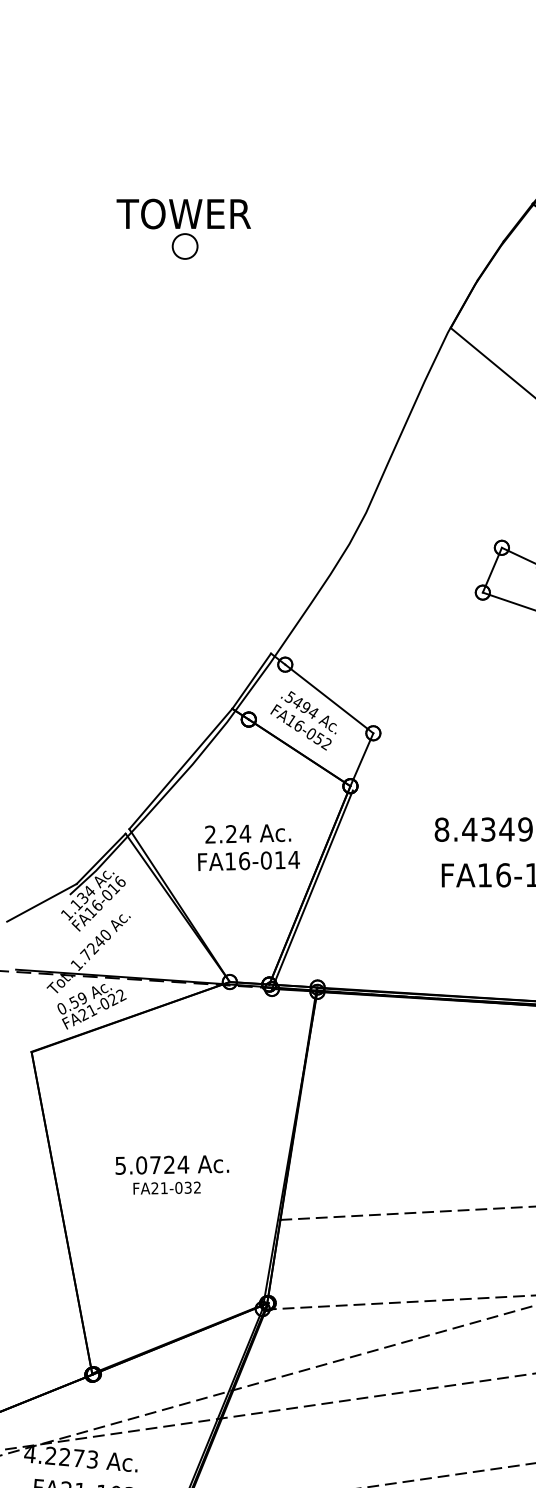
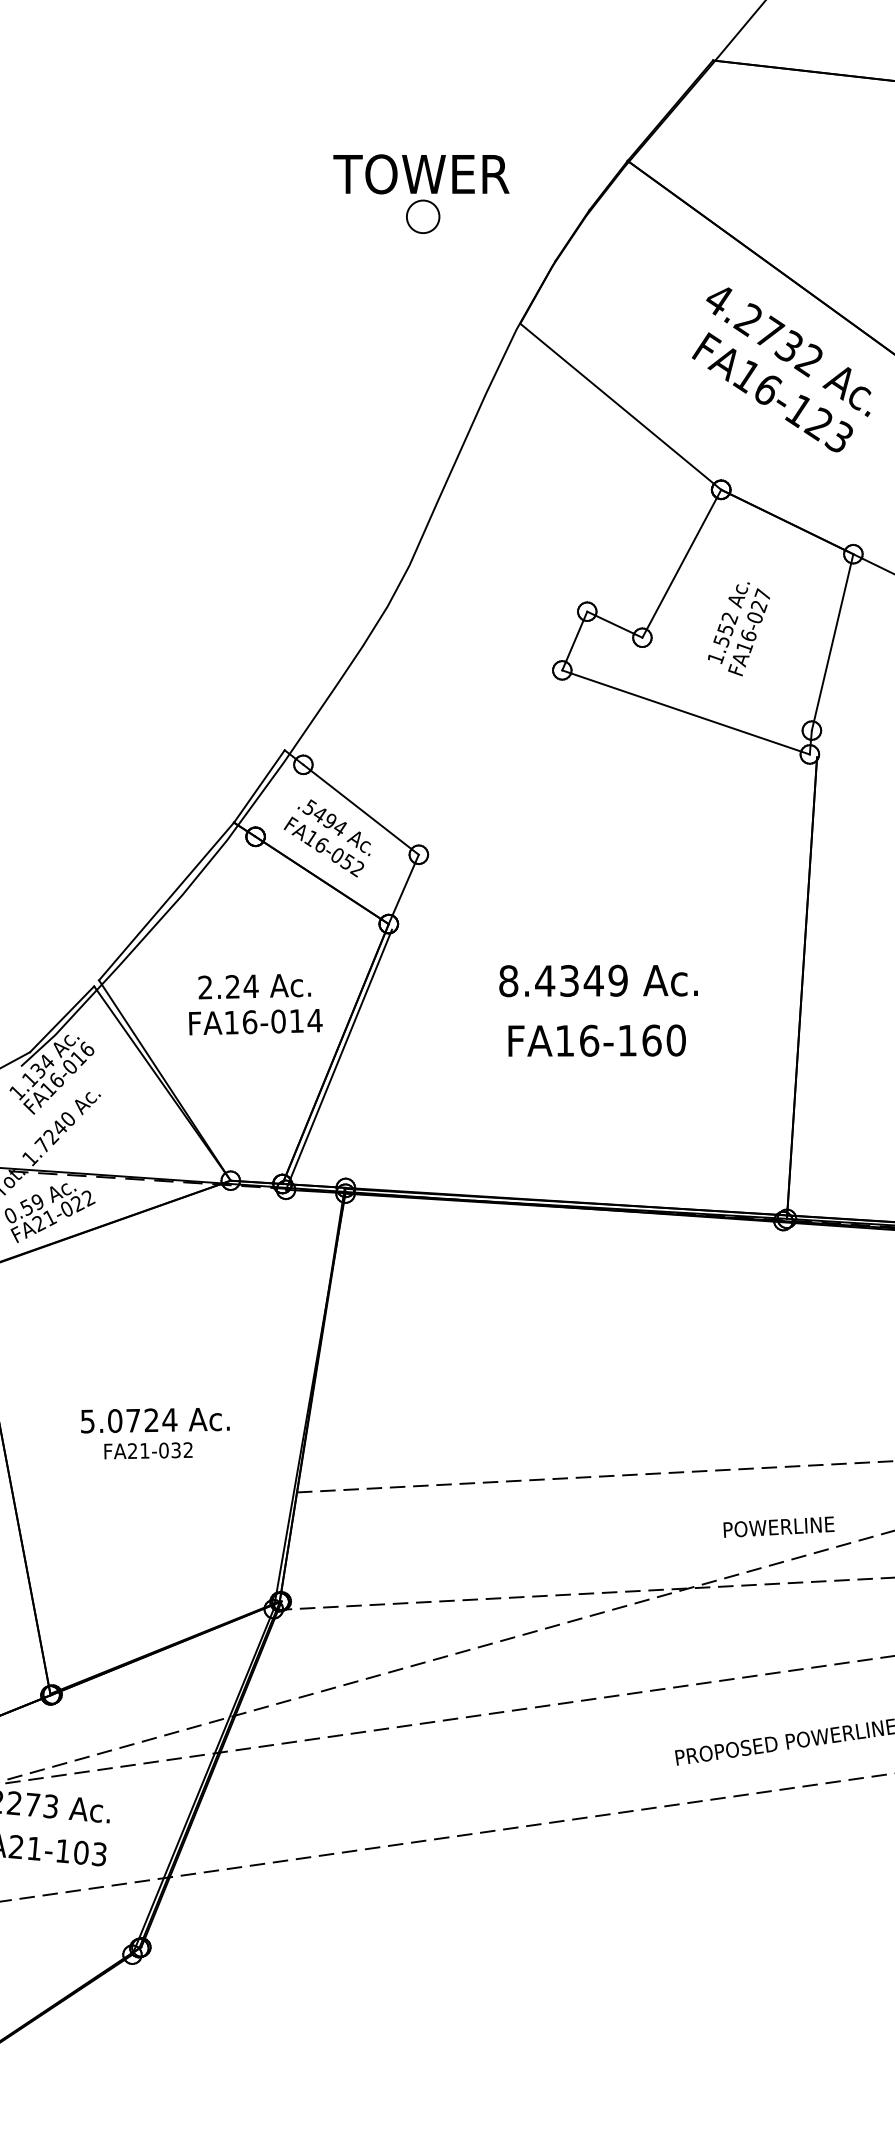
part: (183, 228) -> (421, 193), moved

